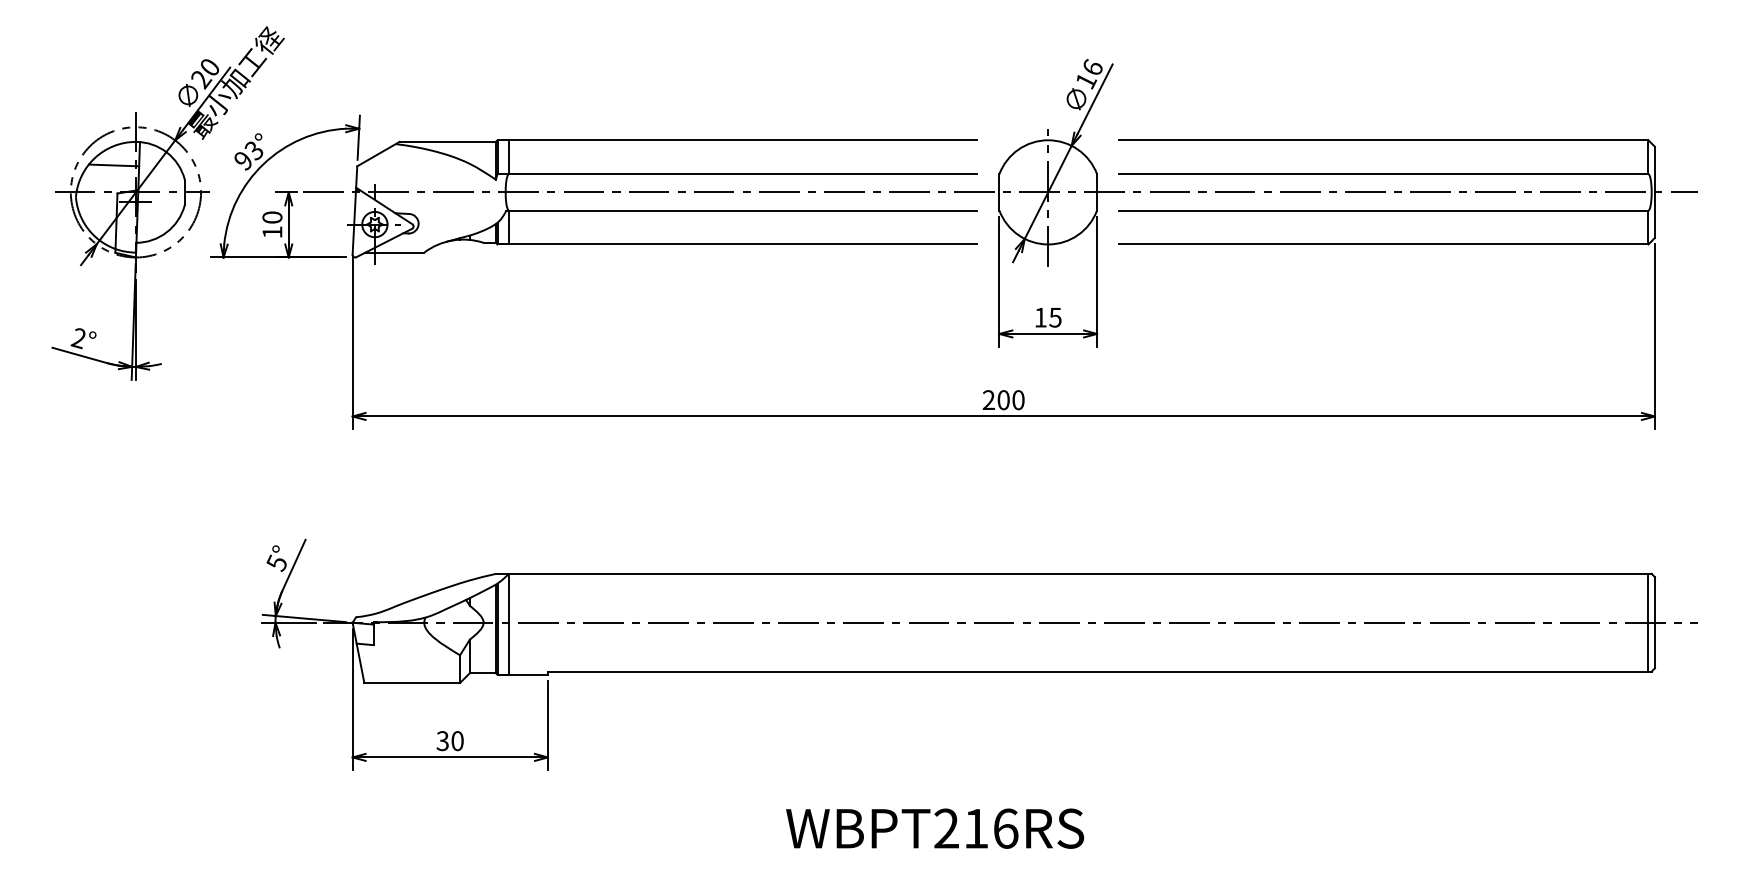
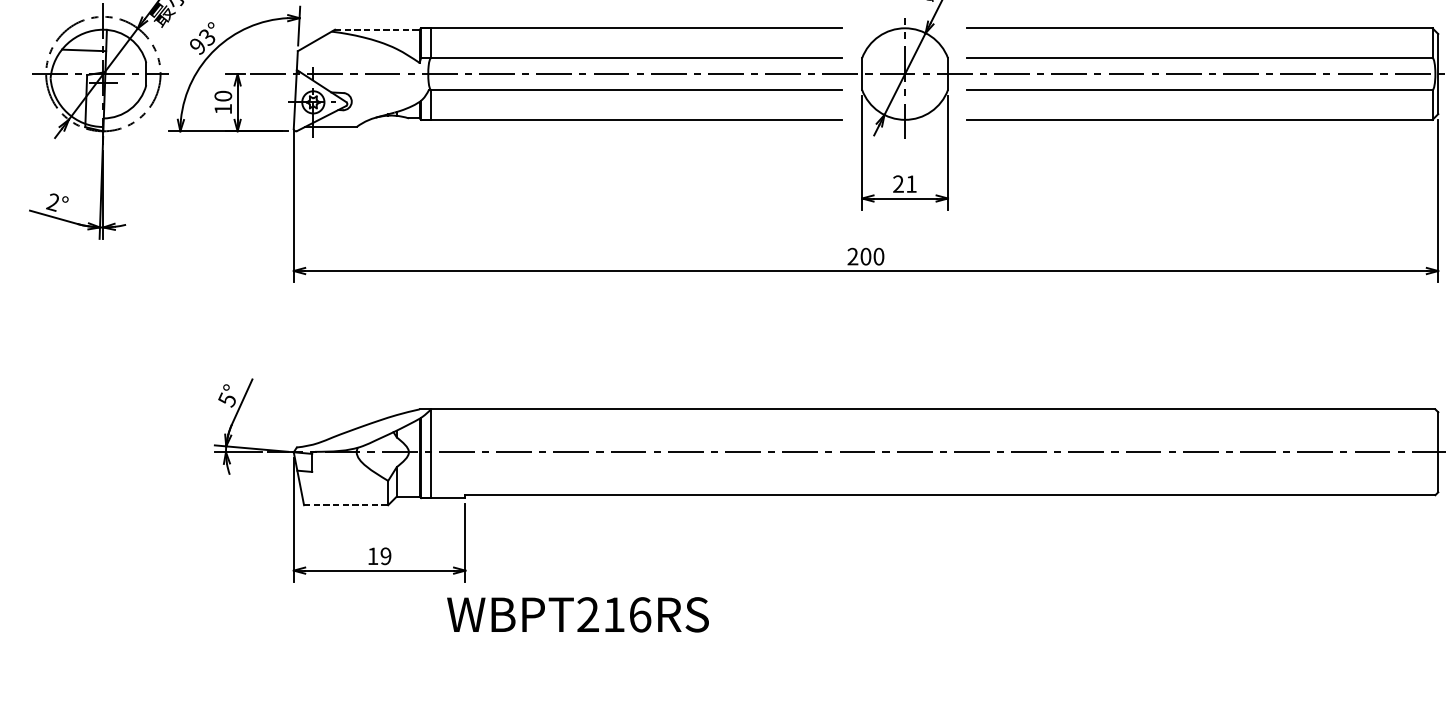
line: (448, 141) -> (378, 29), solid -> dashed
text: (1047, 317) -> (904, 184), 15 -> 21
line: (1648, 622) -> (1432, 452), removed
line: (412, 682) -> (346, 504), solid -> dashed
text: (449, 741) -> (378, 556), 30 -> 19
text: (935, 828) -> (578, 614), moved

